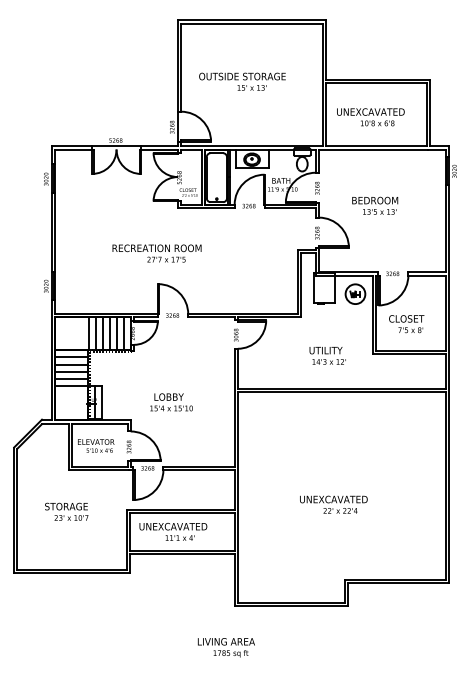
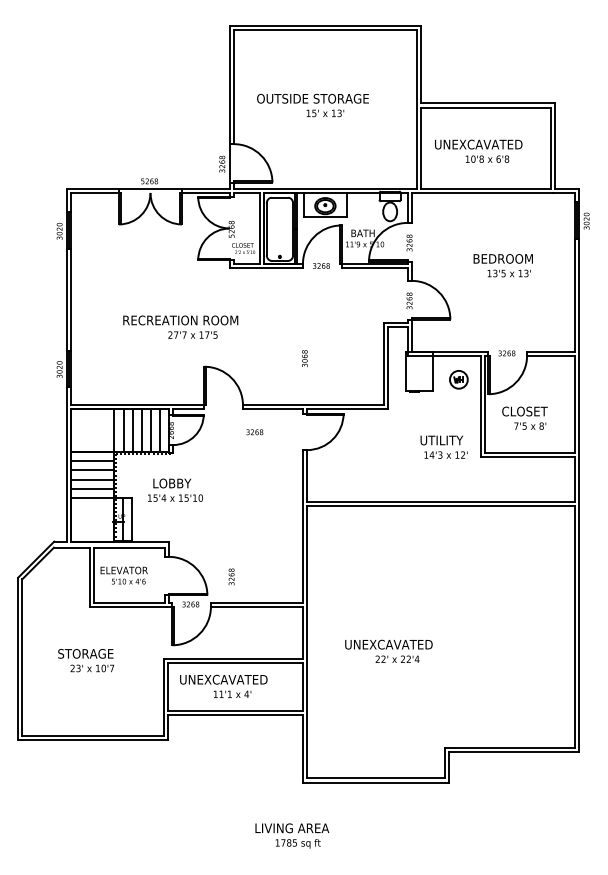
text: (374, 205) -> (502, 265), moved
text: (156, 252) -> (180, 326), moved
part: (355, 294) -> (458, 379), size x0.7
text: (172, 315) -> (254, 432), moved
text: (235, 335) -> (304, 358), moved
text: (327, 355) -> (443, 446), moved
text: (171, 401) -> (175, 489), moved
text: (128, 446) -> (231, 576), moved
text: (333, 504) -> (388, 650), moved

